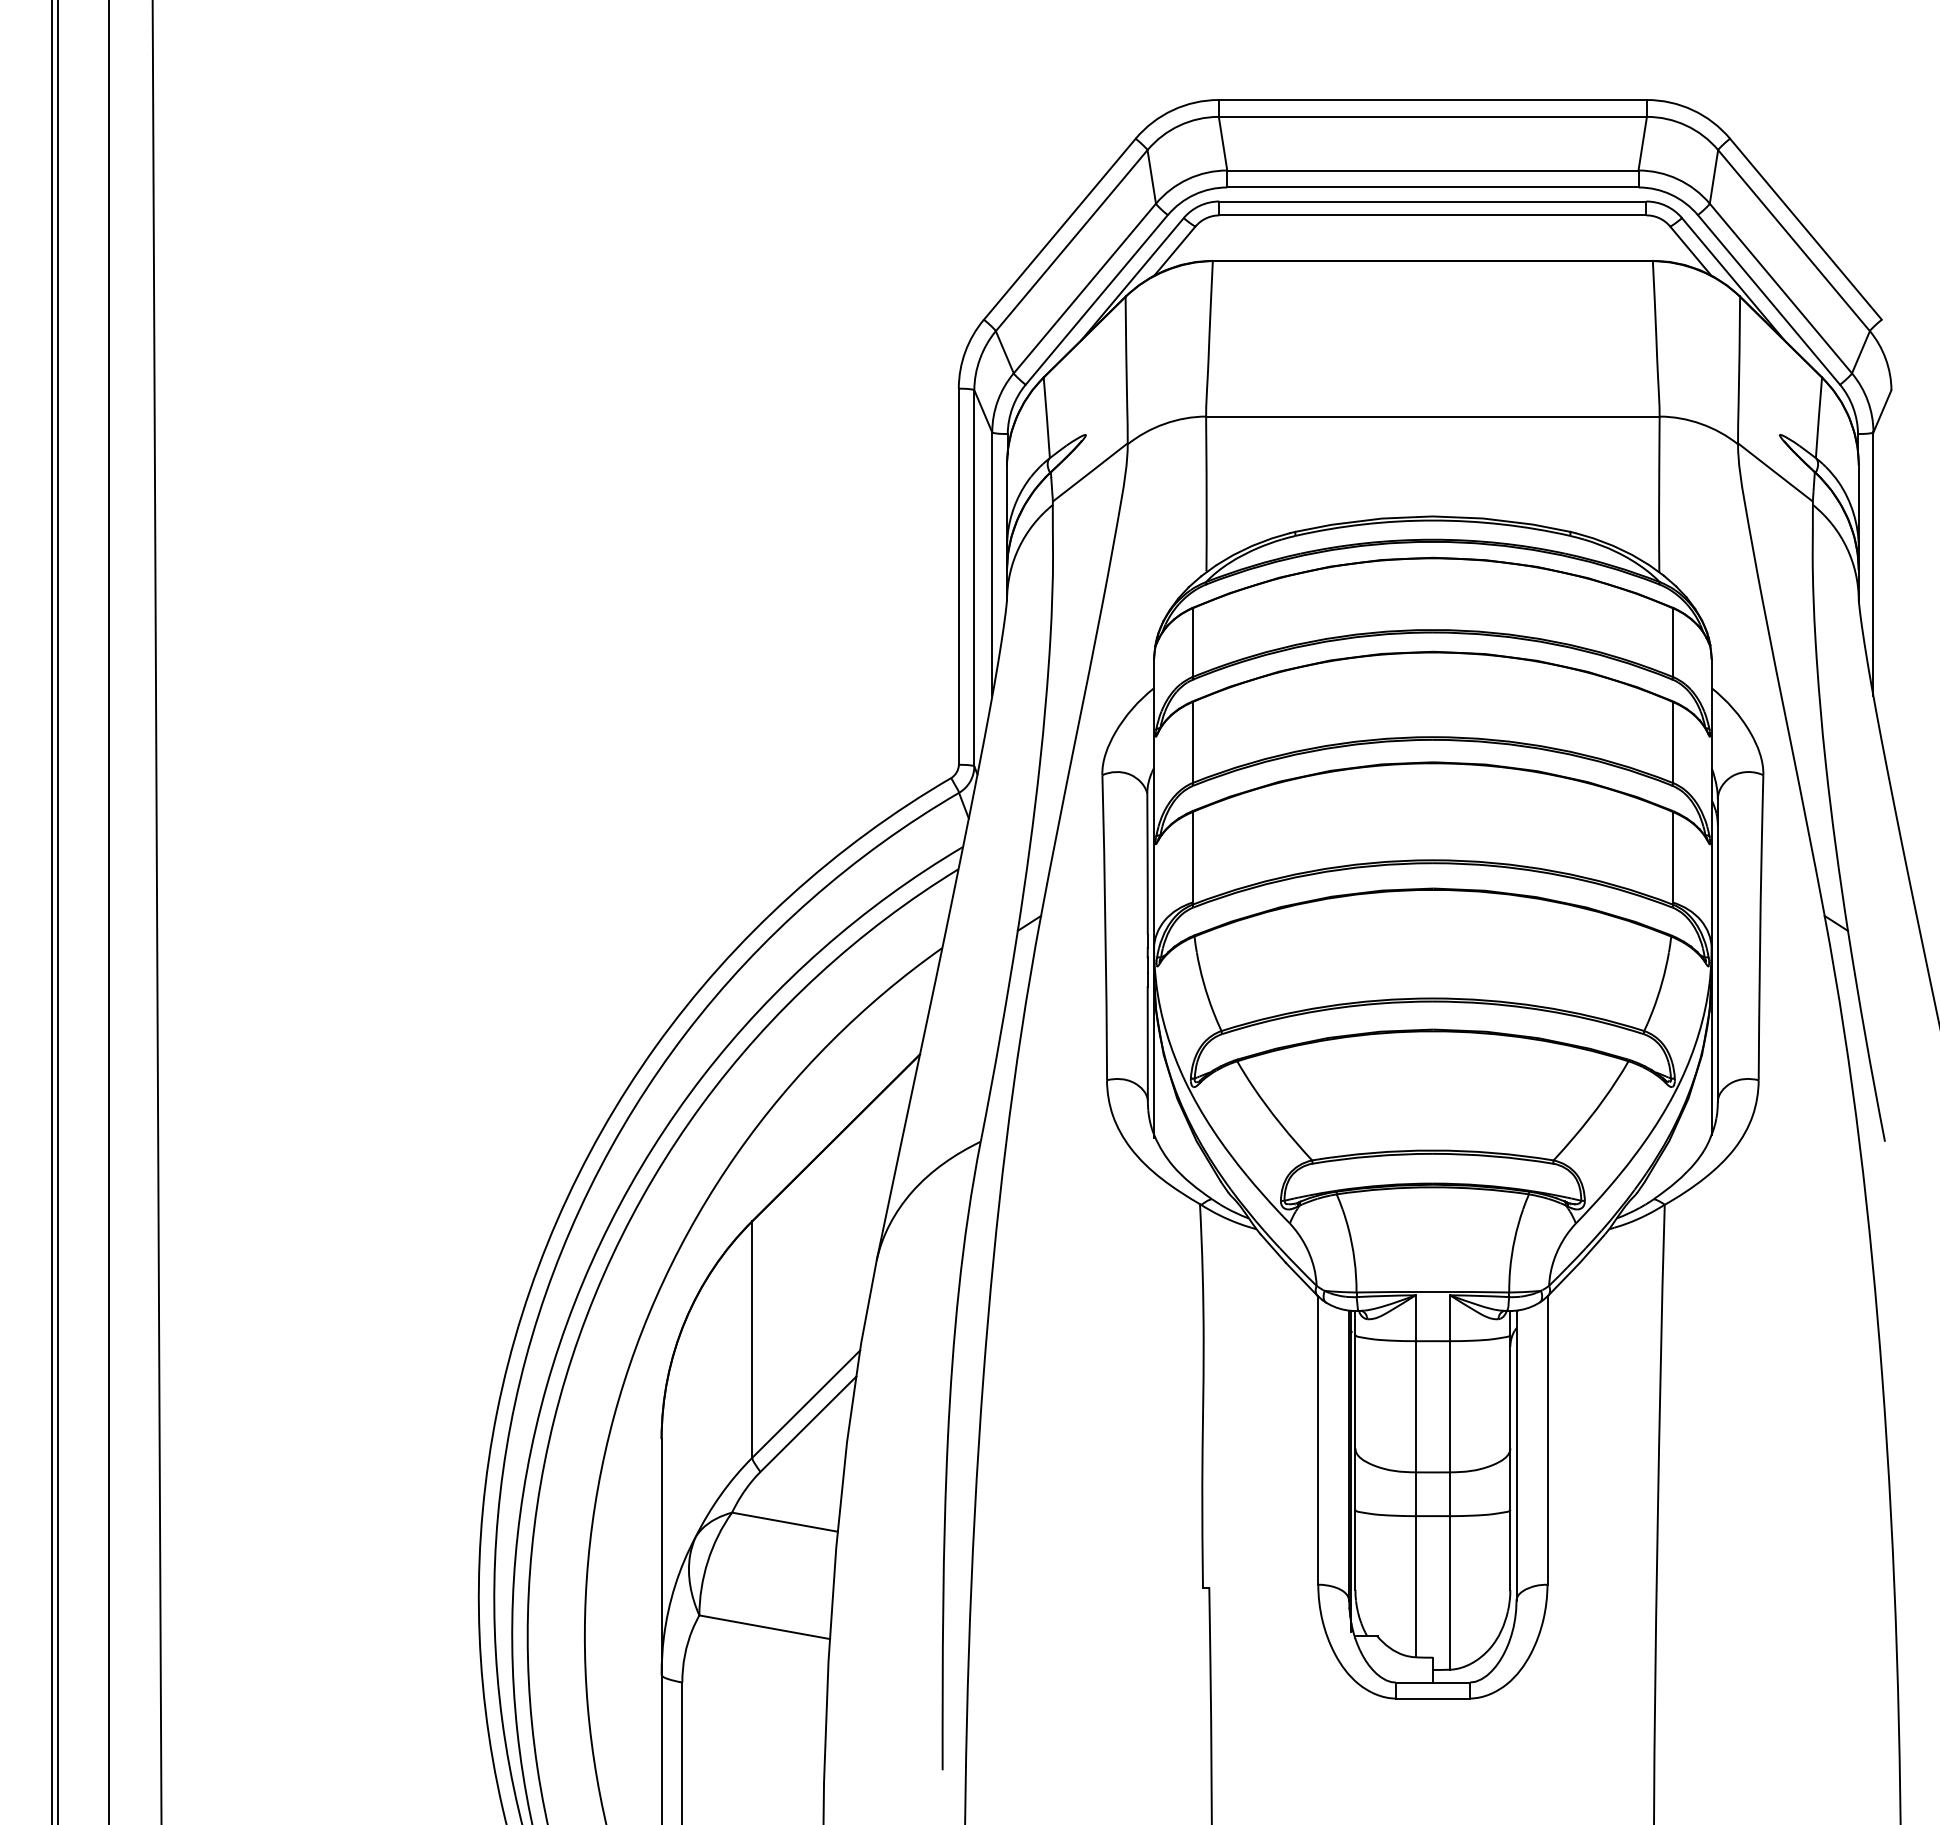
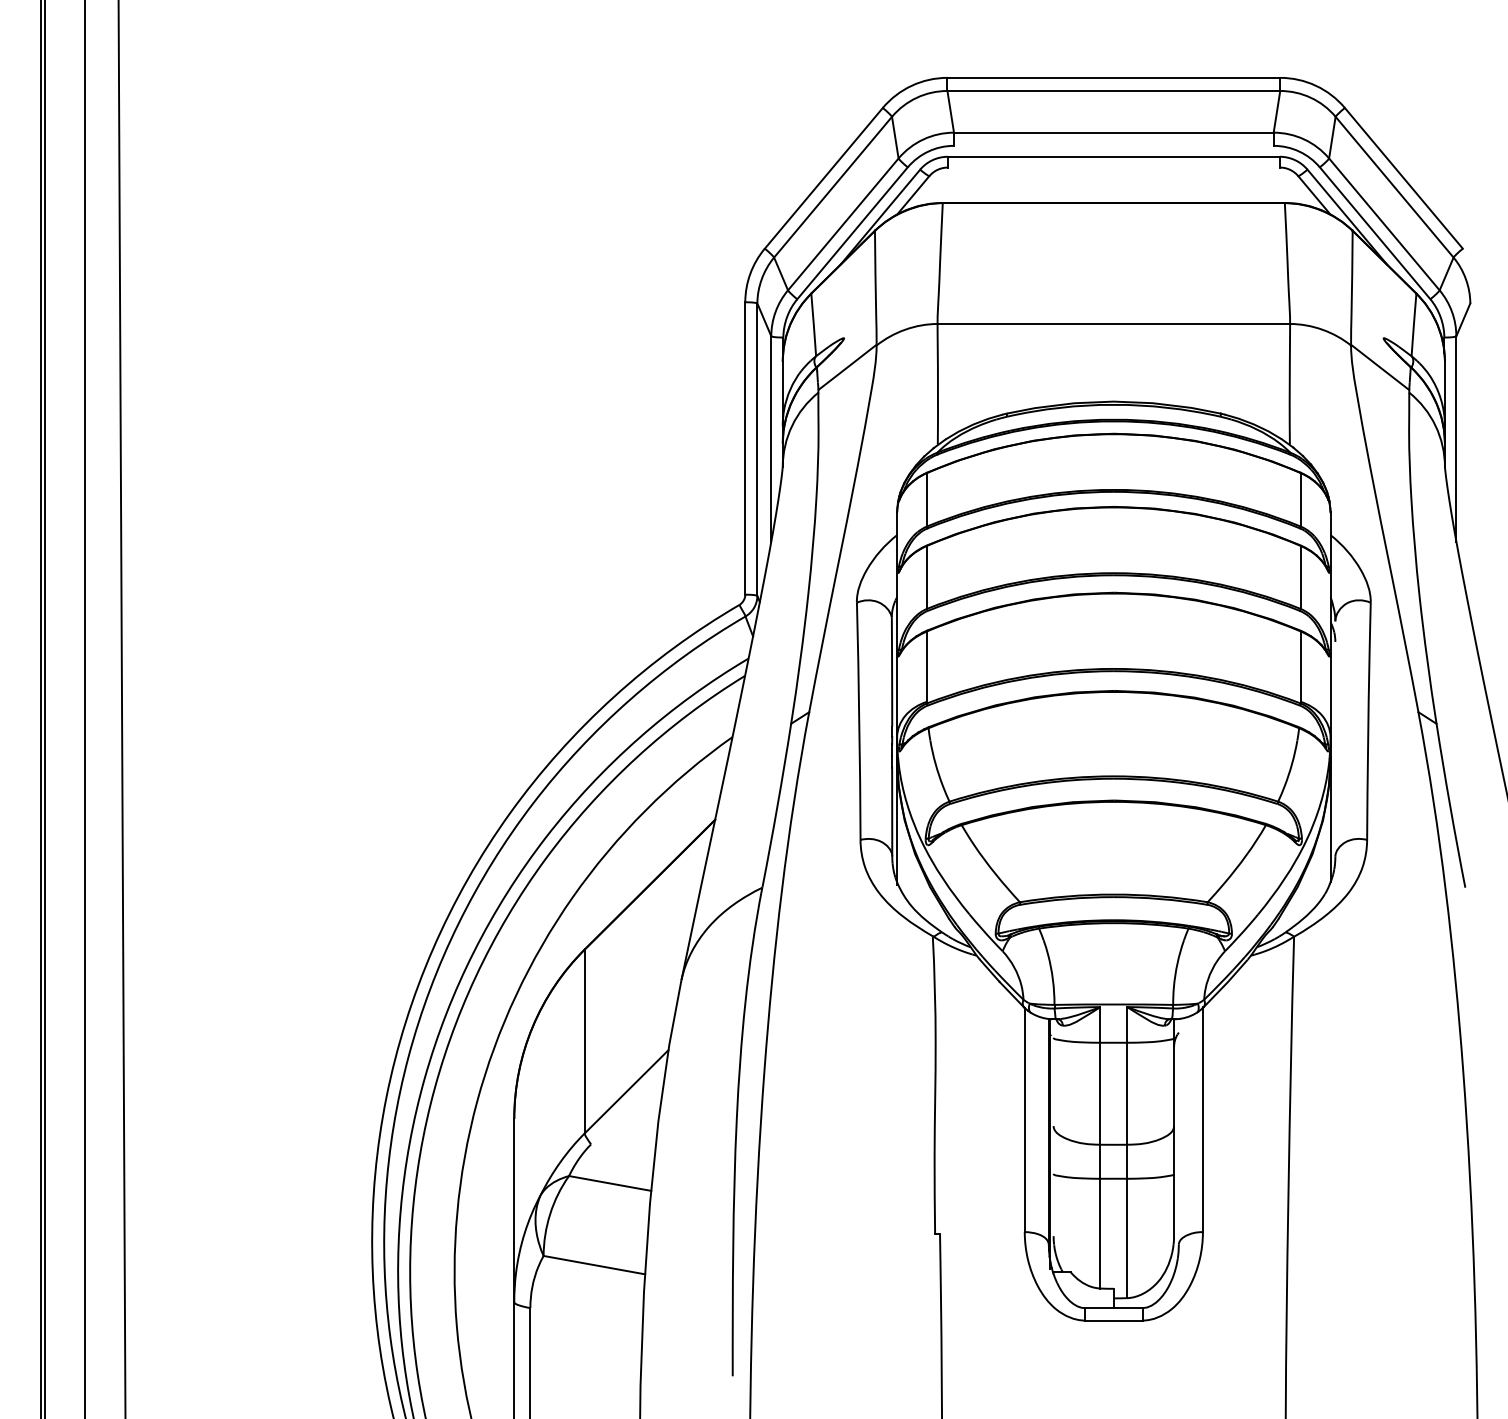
line: (1432, 187) -> (1113, 145), removed
line: (1432, 215) -> (1113, 167), removed
line: (1717, 950) -> (1335, 739), removed
line: (808, 1423) -> (628, 1106), removed
line: (1355, 1449) -> (1053, 1126), removed
line: (1516, 1455) -> (1178, 1131), removed

